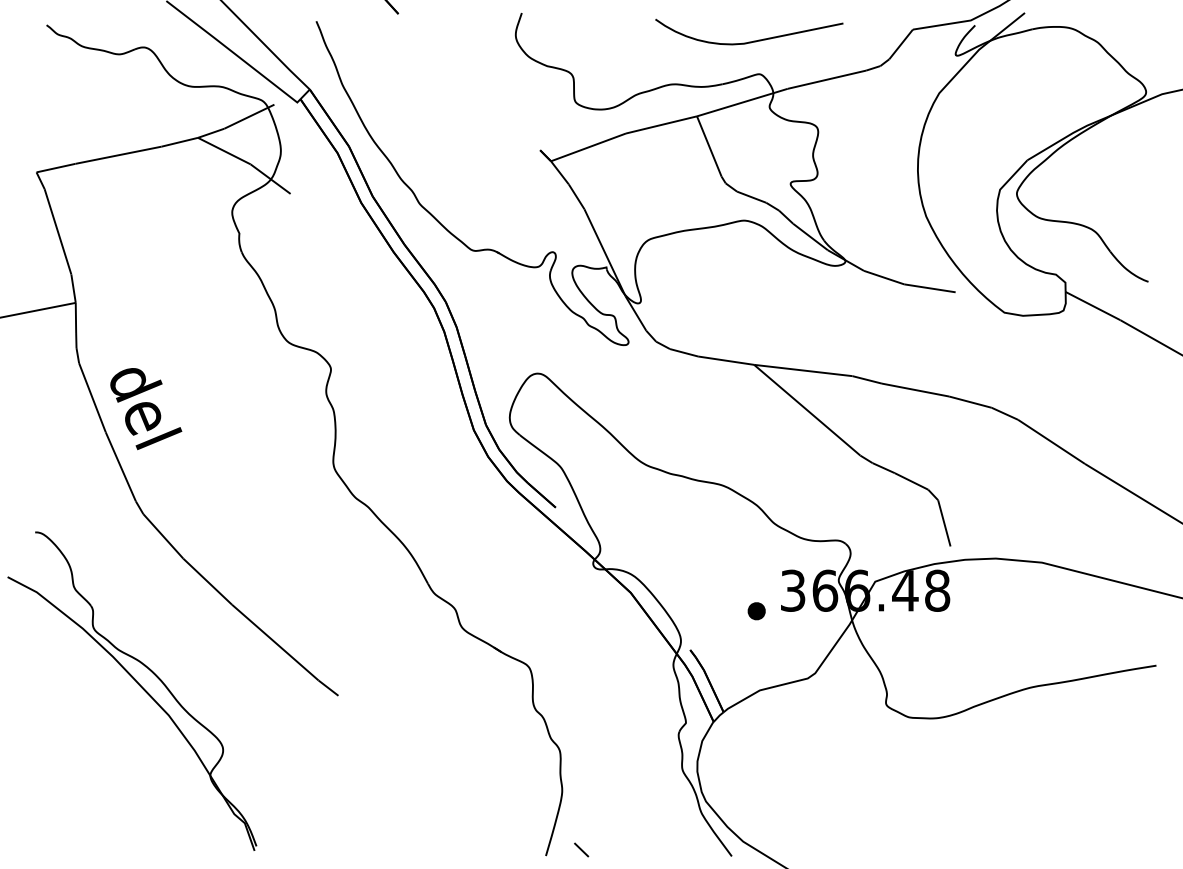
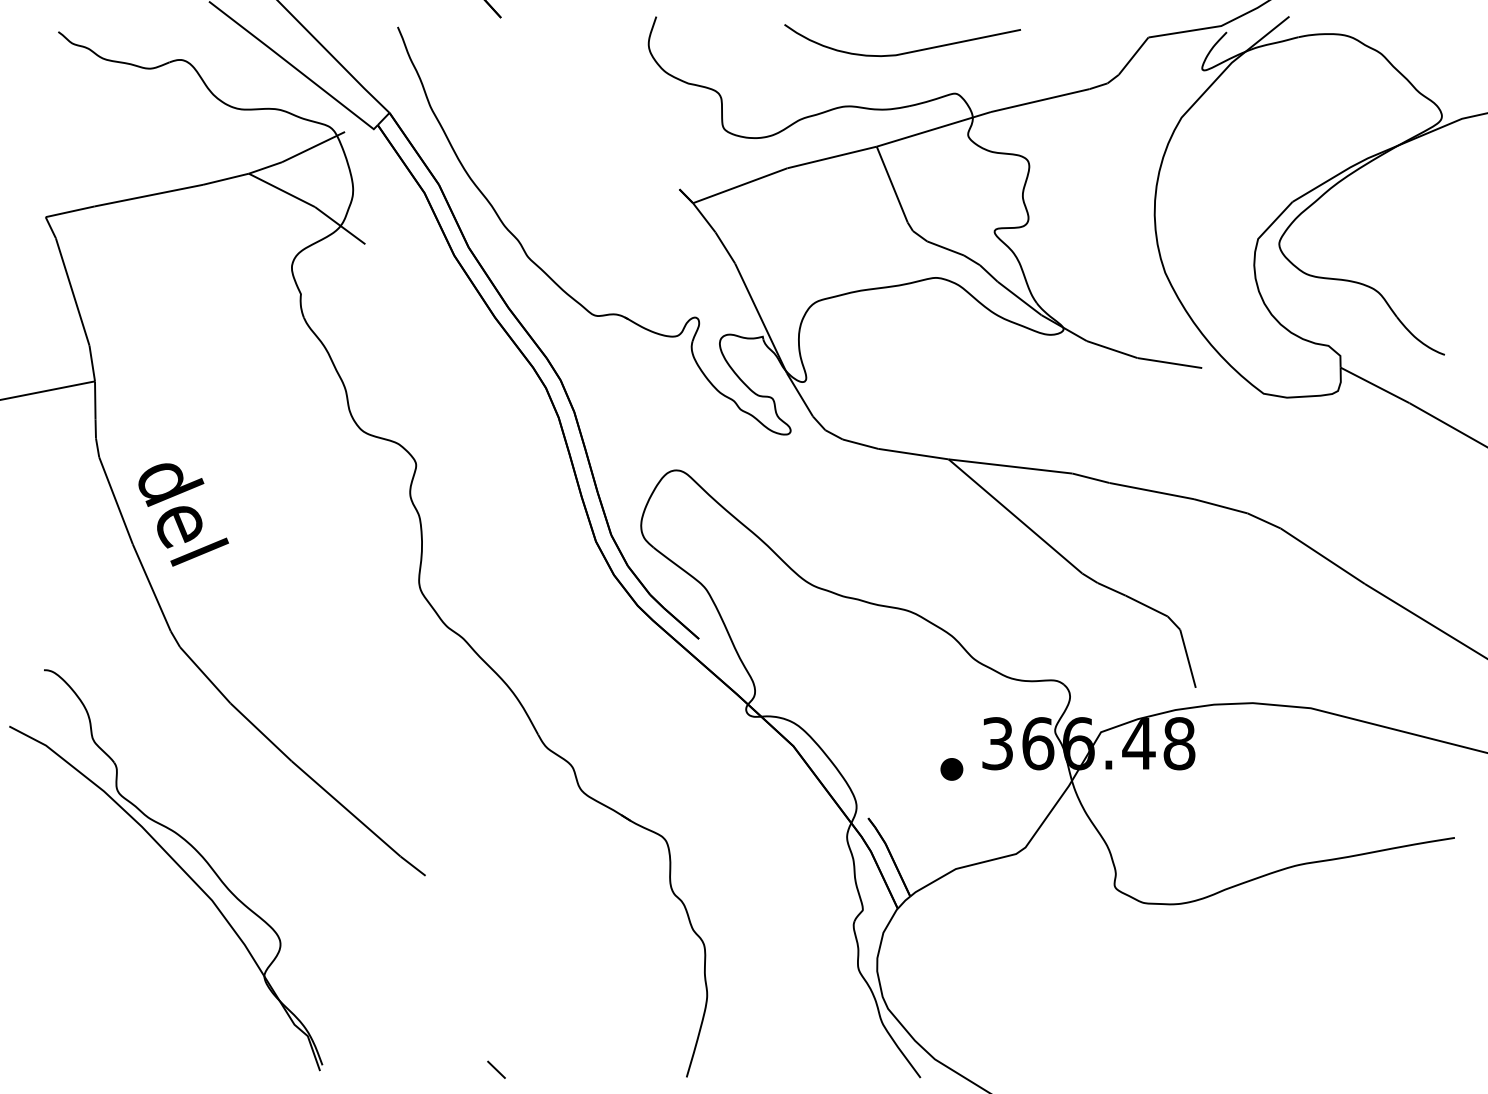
curve: (750, 41) -> (903, 52), moved
line: (581, 849) -> (496, 1069), moved

